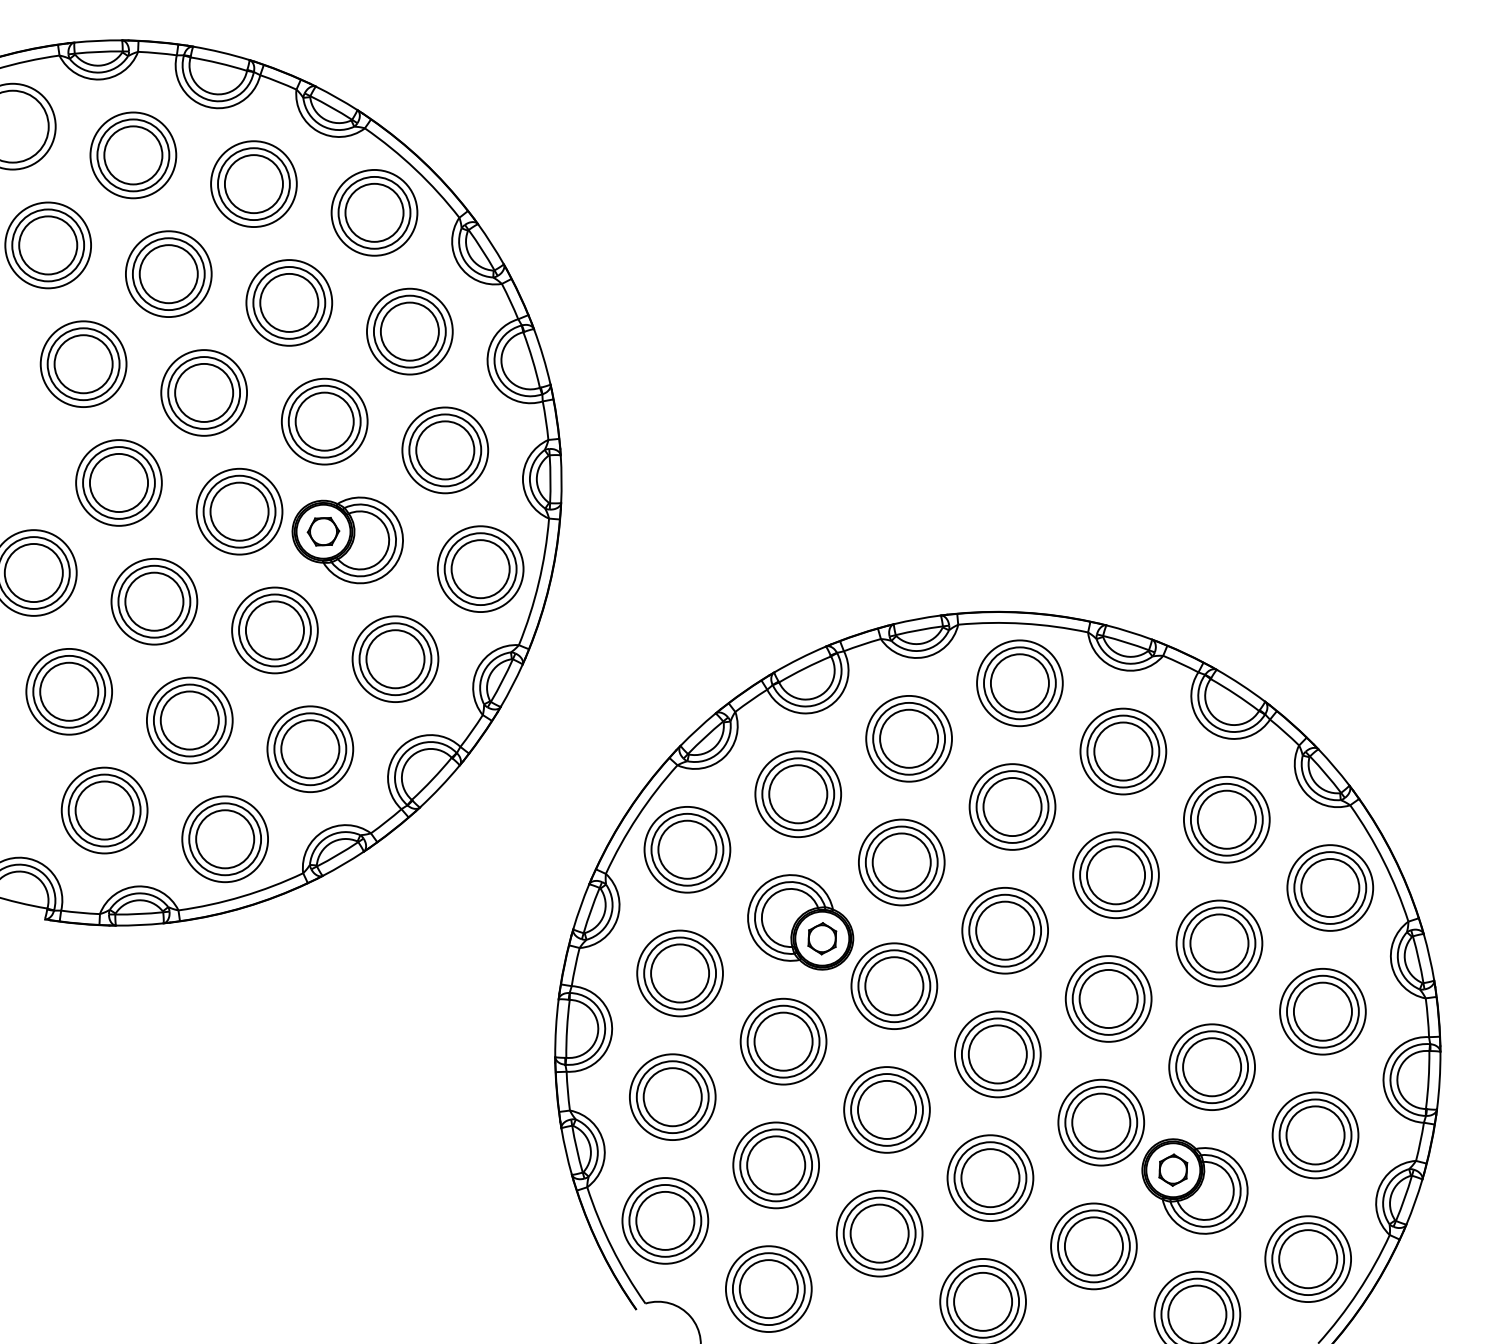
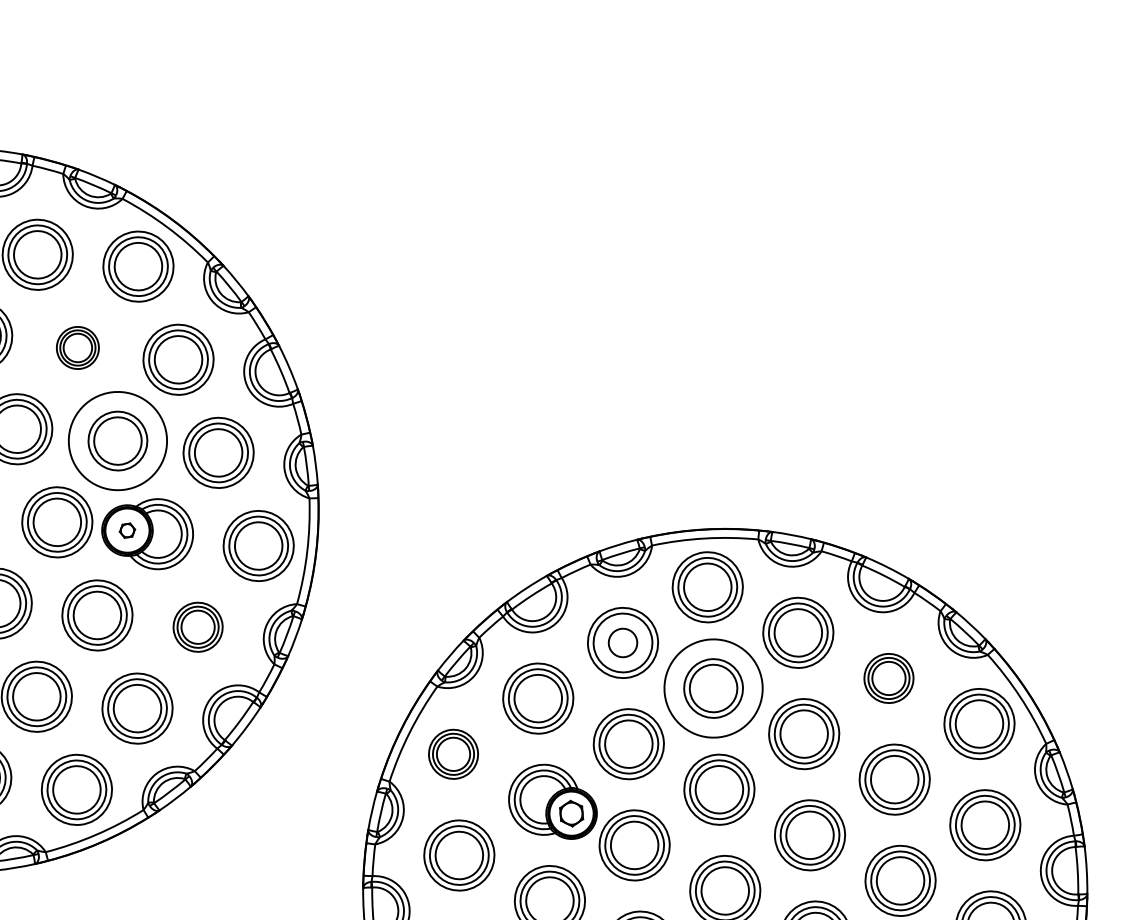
part: (289, 302) -> (77, 347), size x0.6
circle: (324, 421) -> (117, 440), size x1.4
part: (323, 531) -> (127, 530), size x0.6
part: (395, 658) -> (198, 626), size x0.7
circle: (909, 738) -> (623, 642), size x0.6
circle: (1012, 806) -> (713, 688), size x1.4
part: (1226, 819) -> (888, 678), size x0.7
part: (687, 849) -> (453, 754), size x0.7

